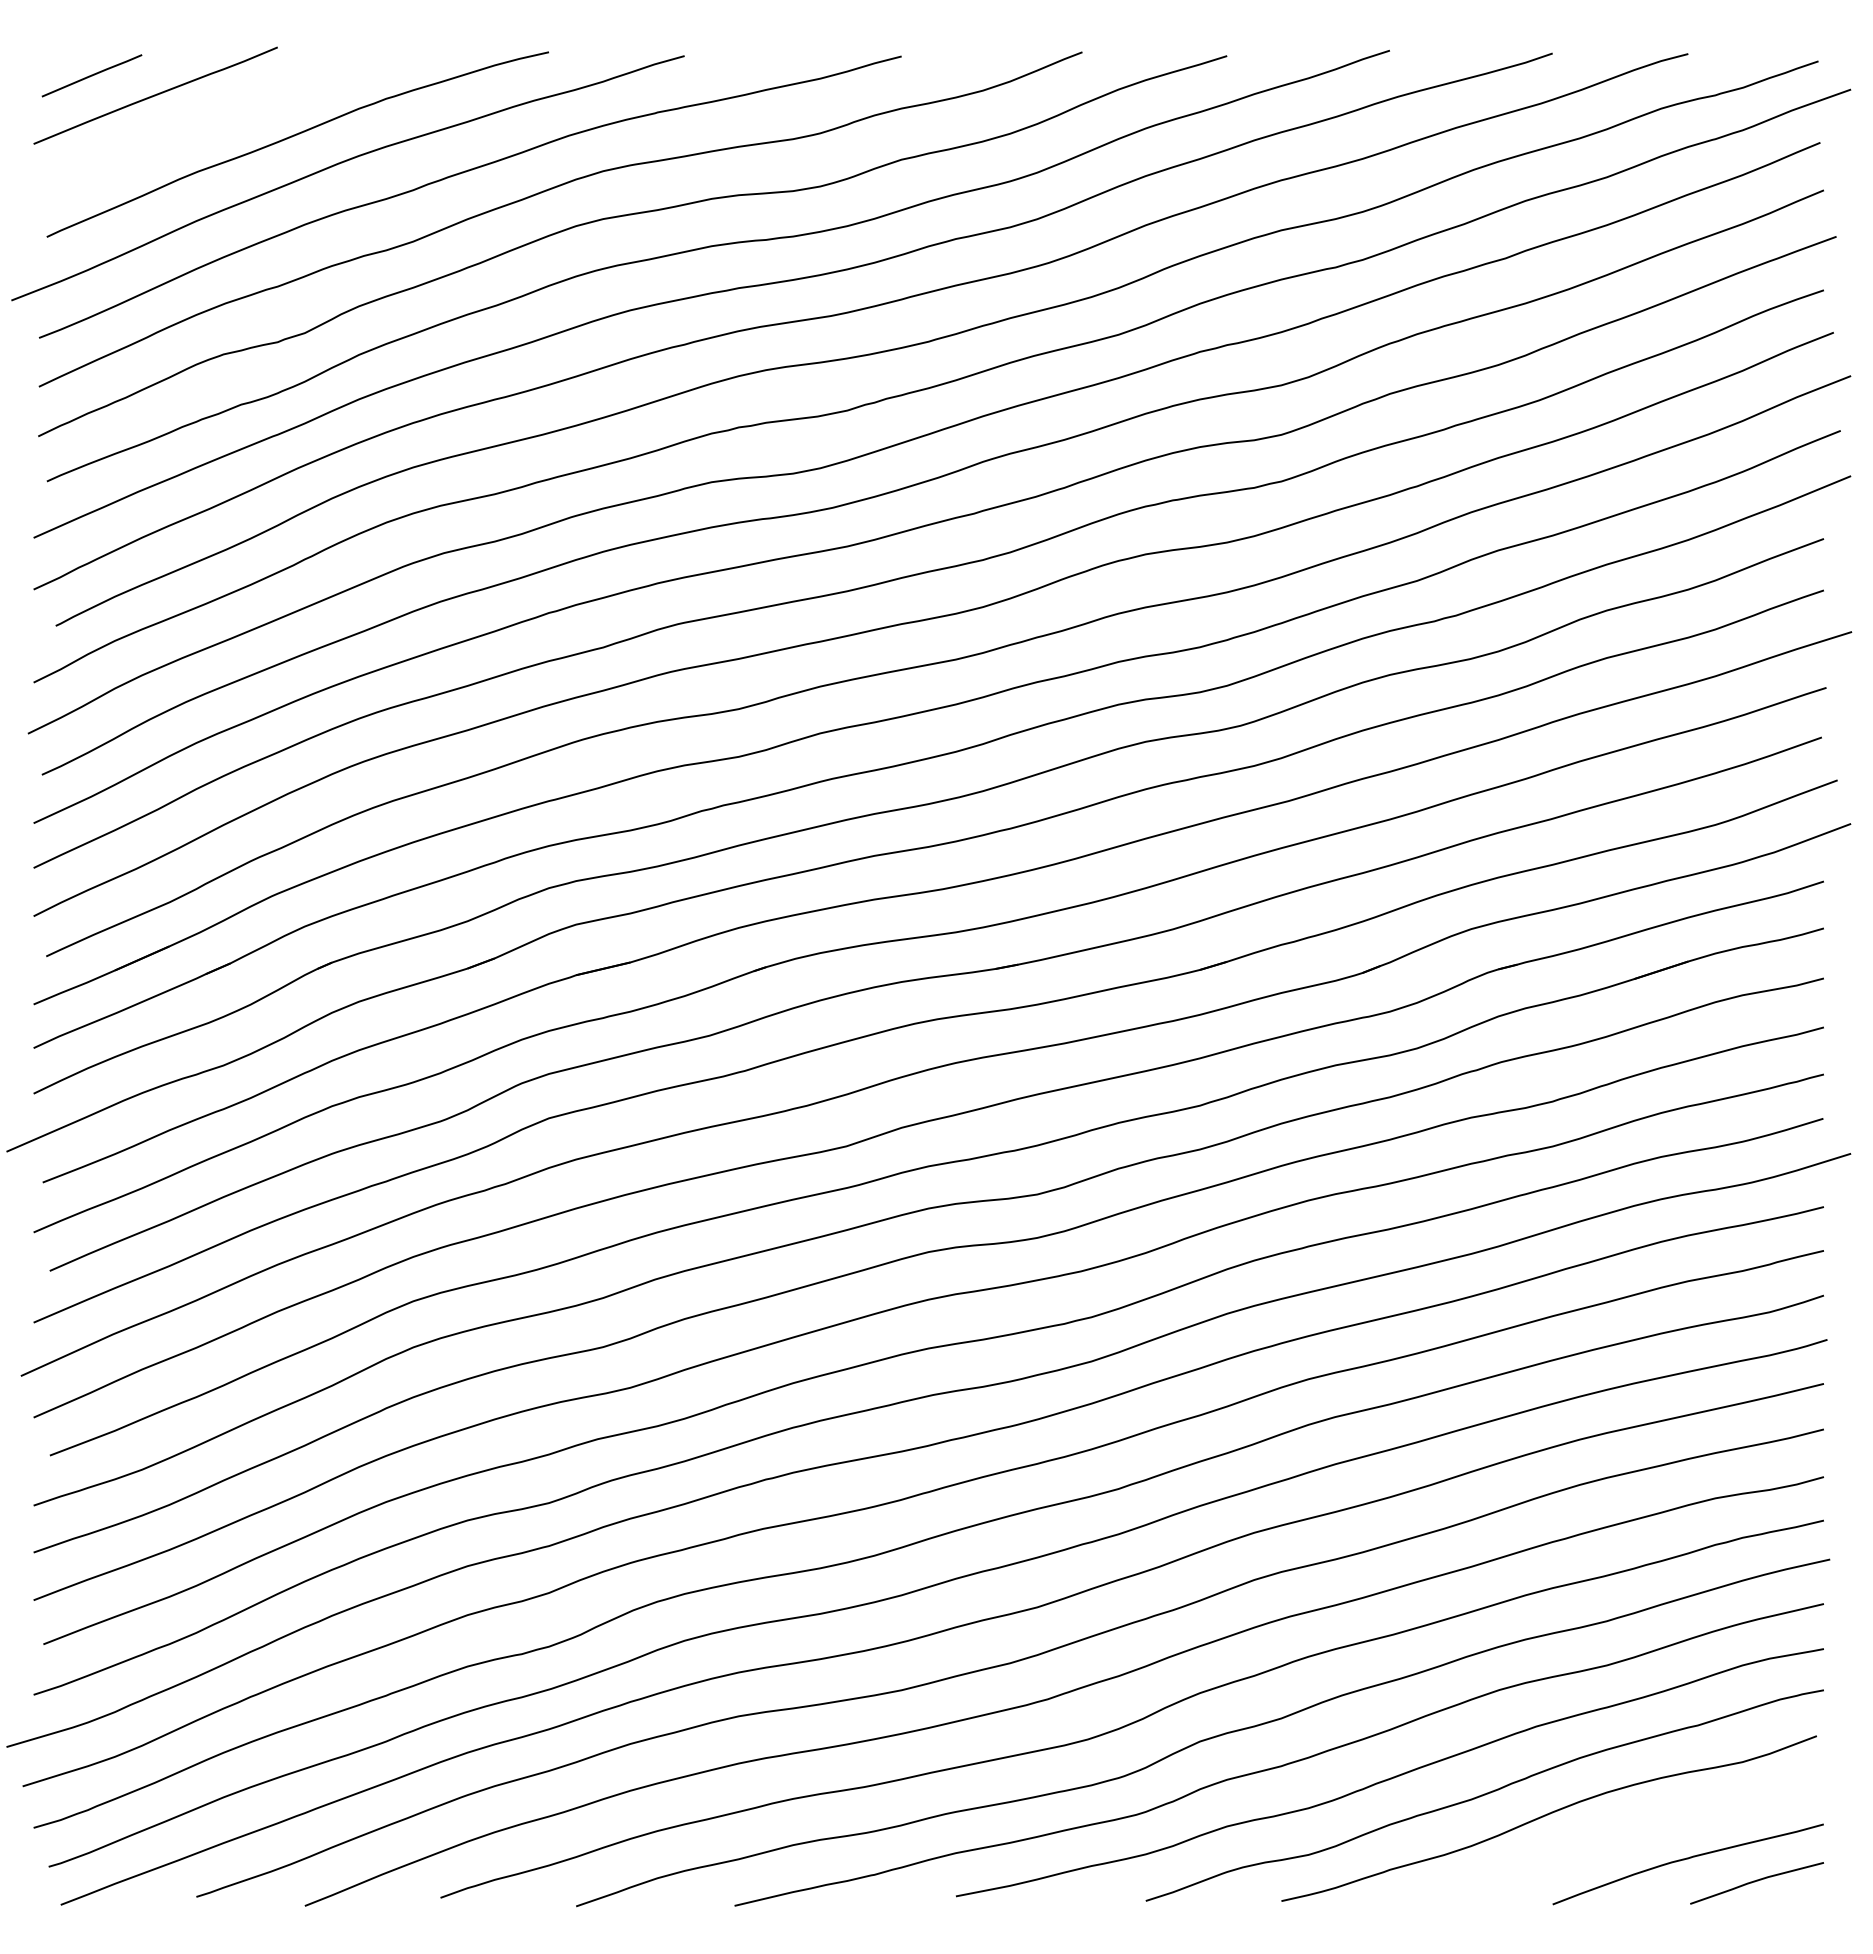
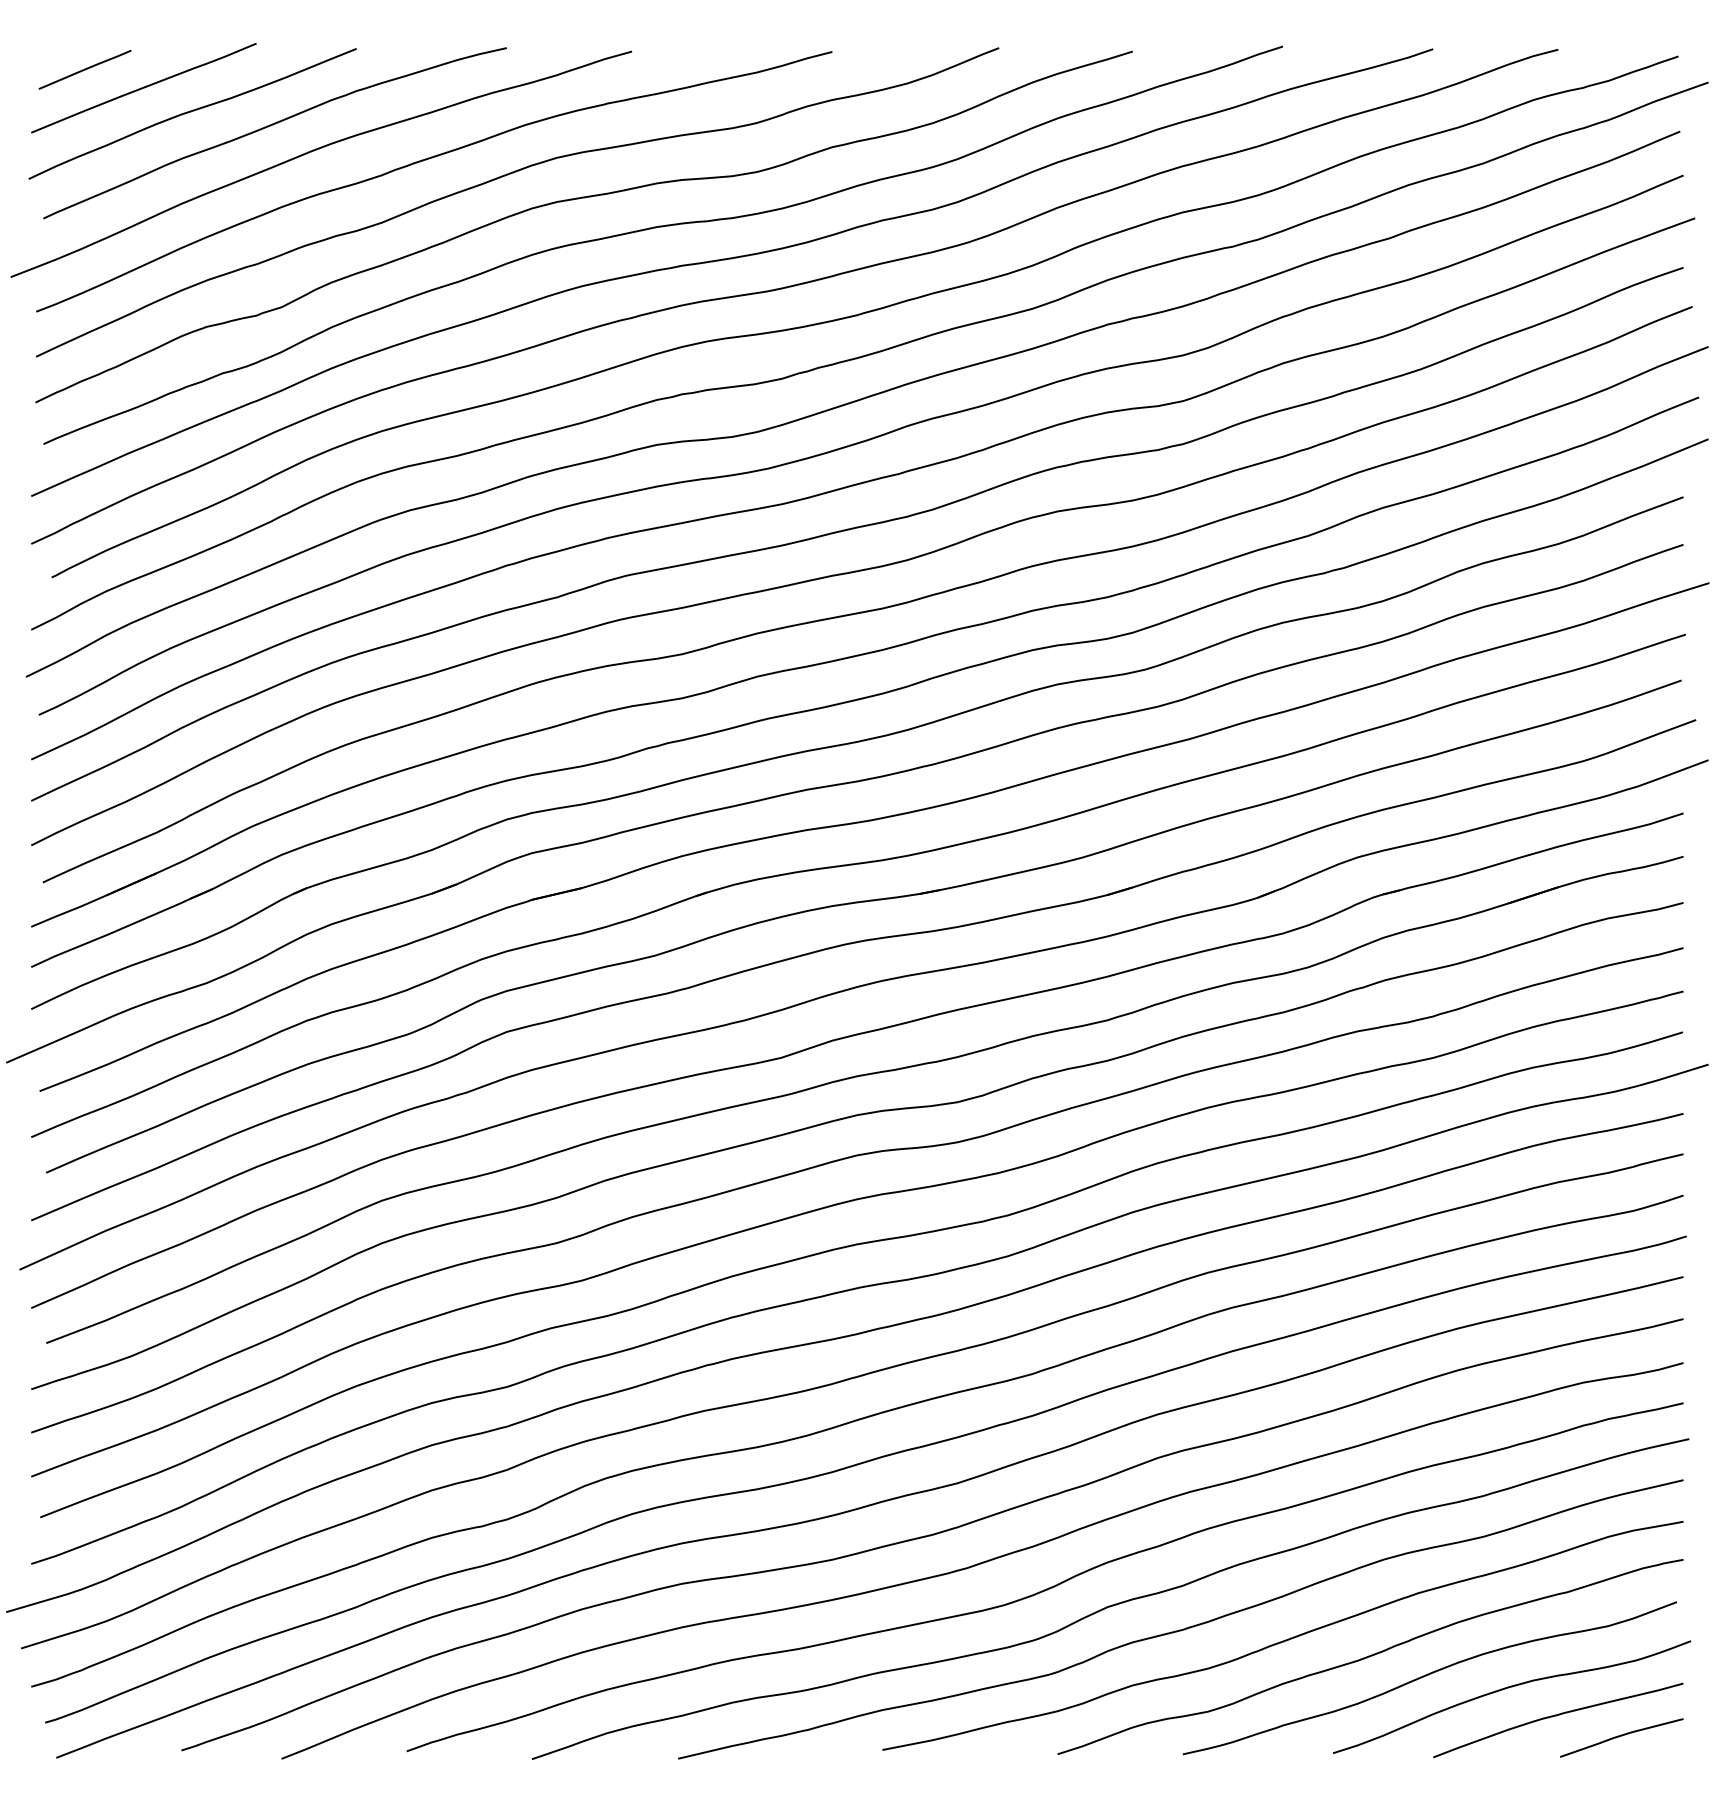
curve: (208, 121) -> (192, 111), added
curve: (1635, 1829) -> (1509, 1688), added

